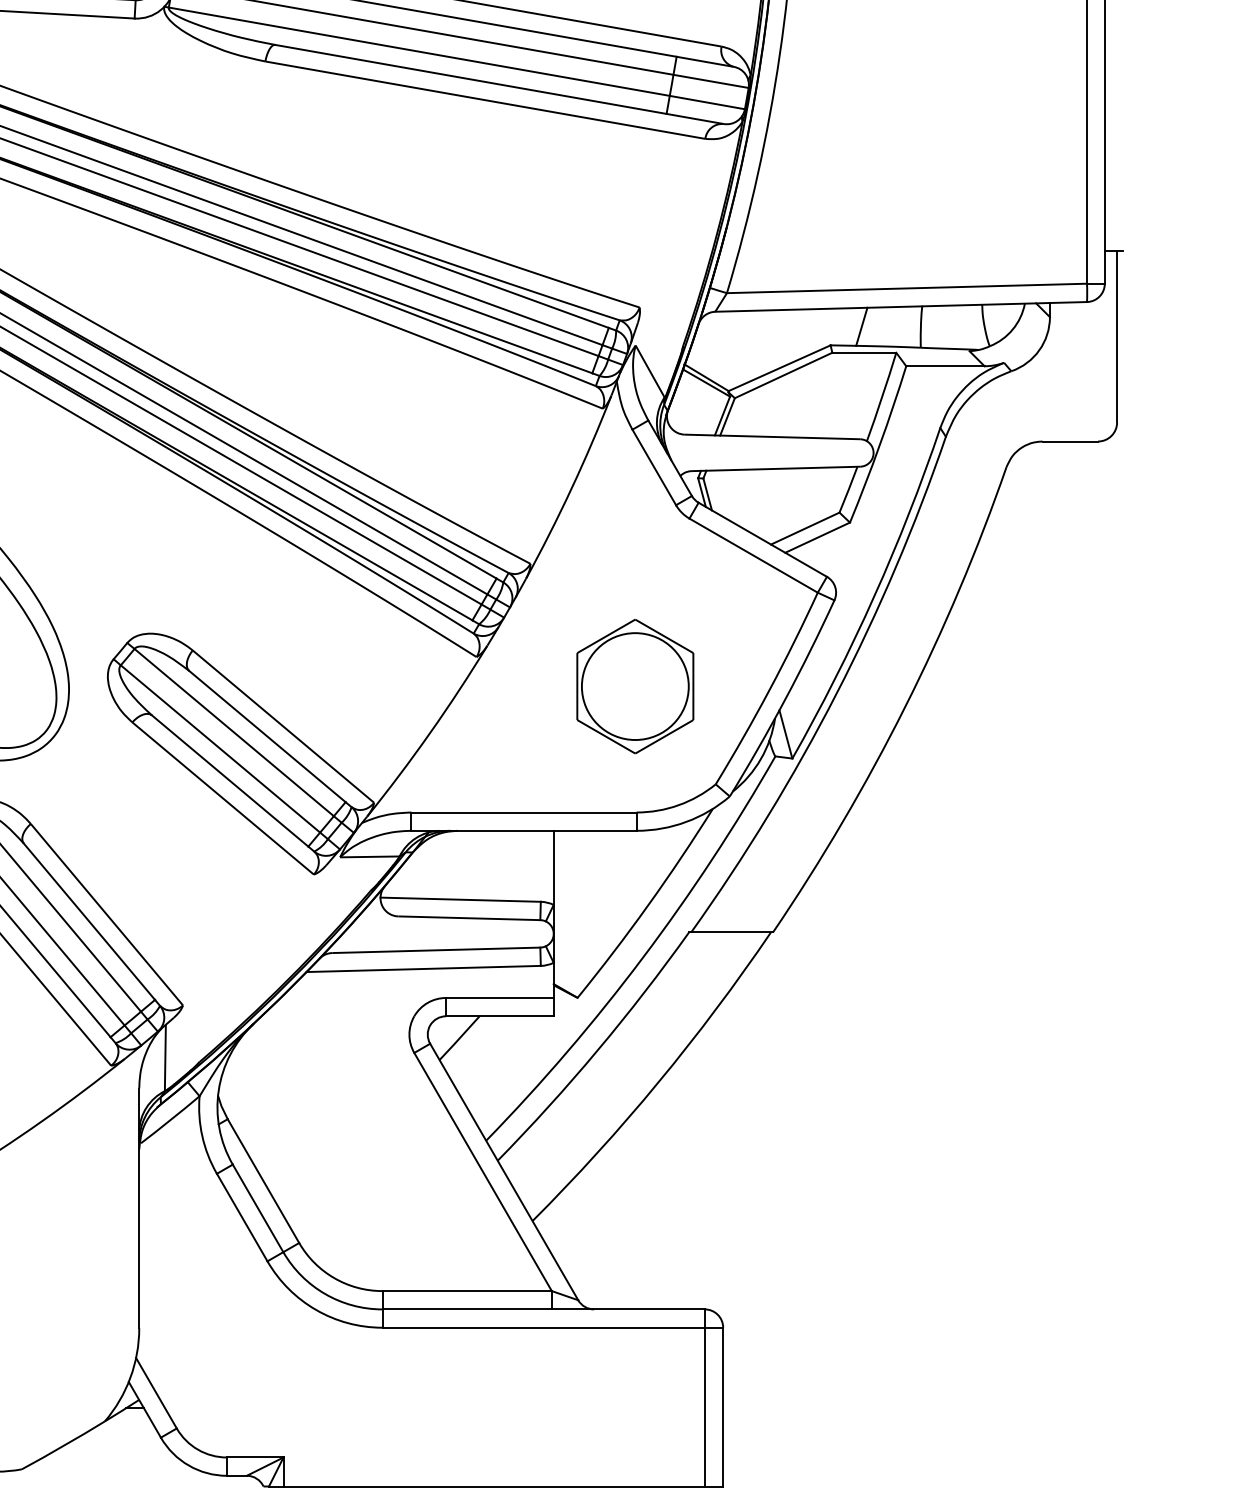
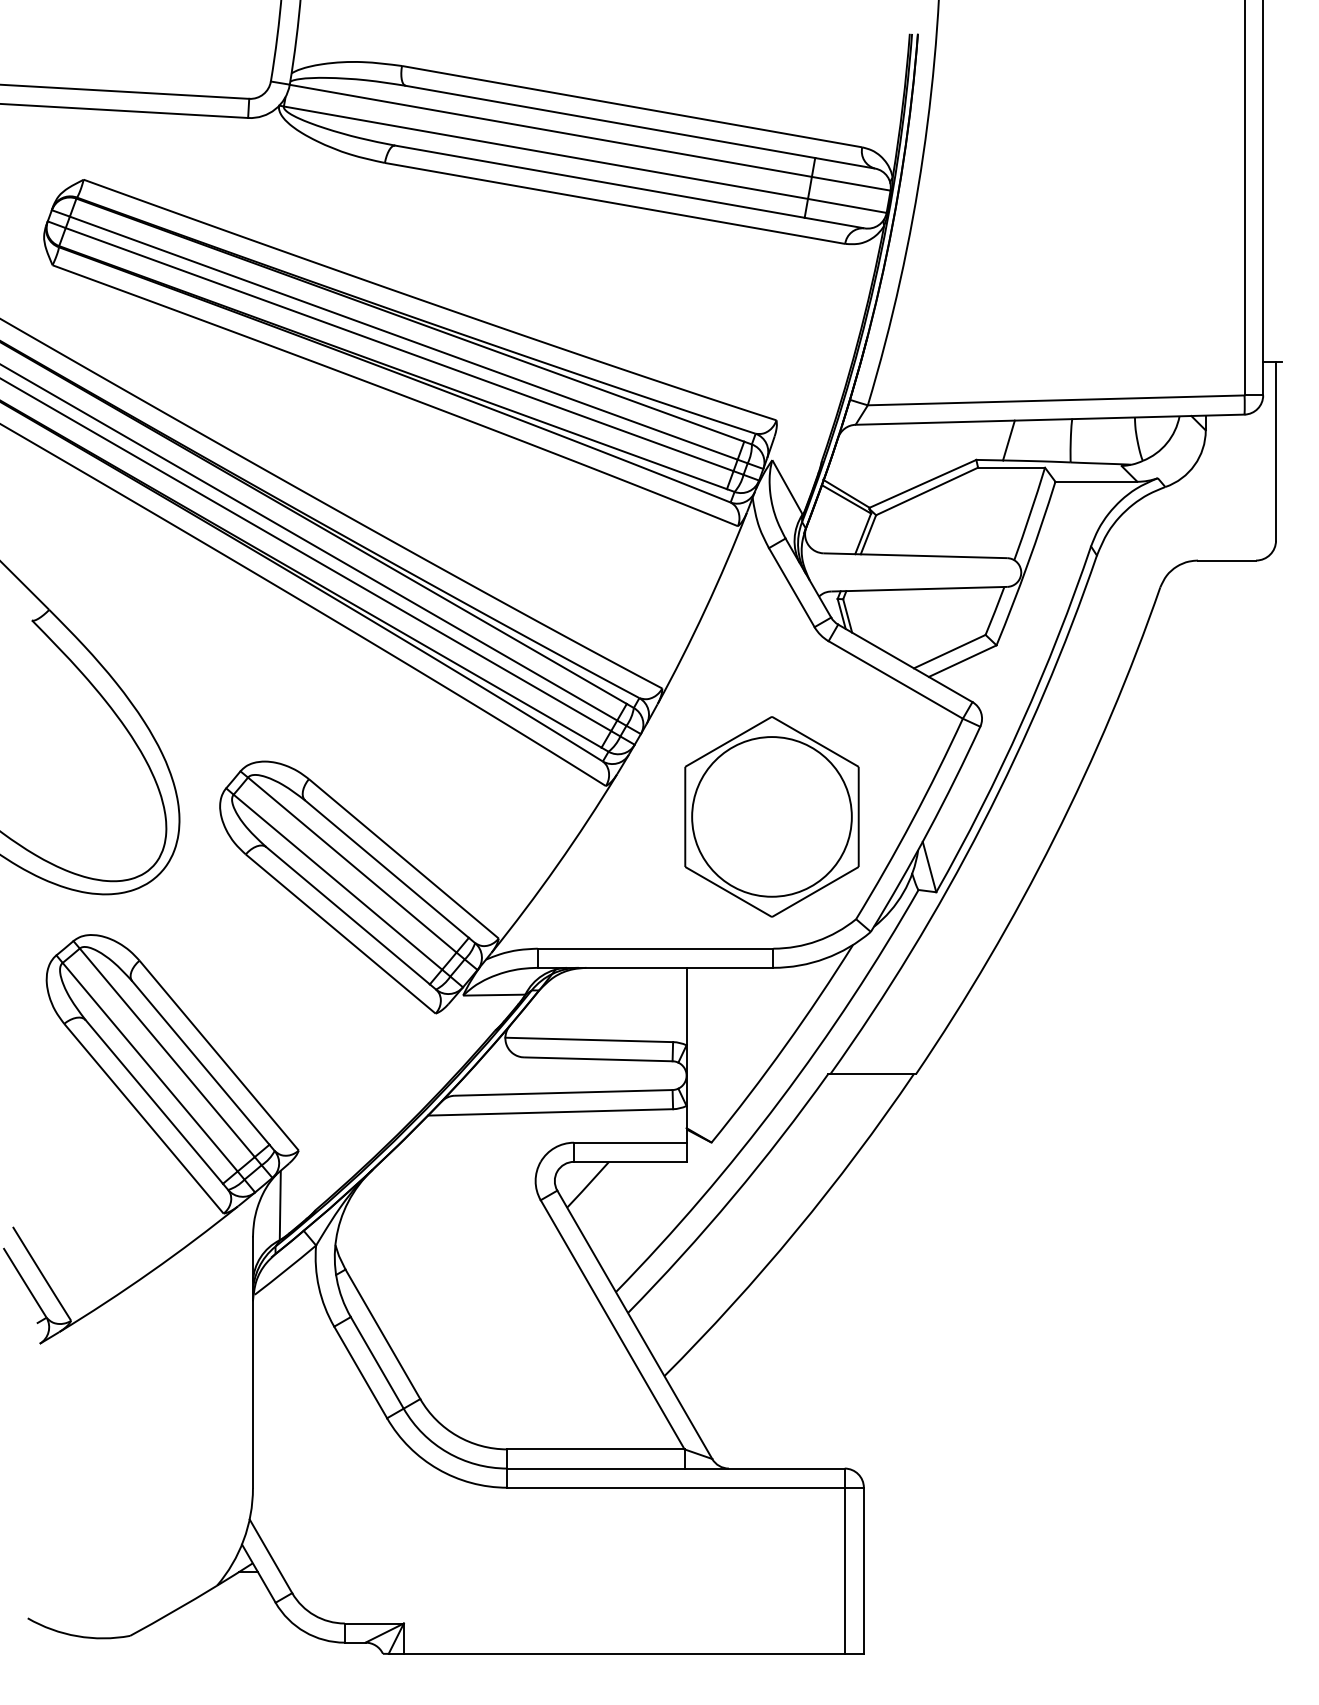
part: (634, 686) -> (771, 816), size x1.43

